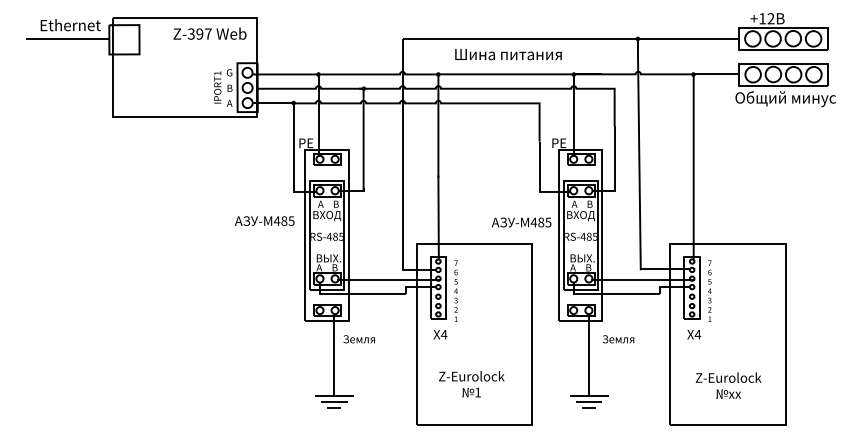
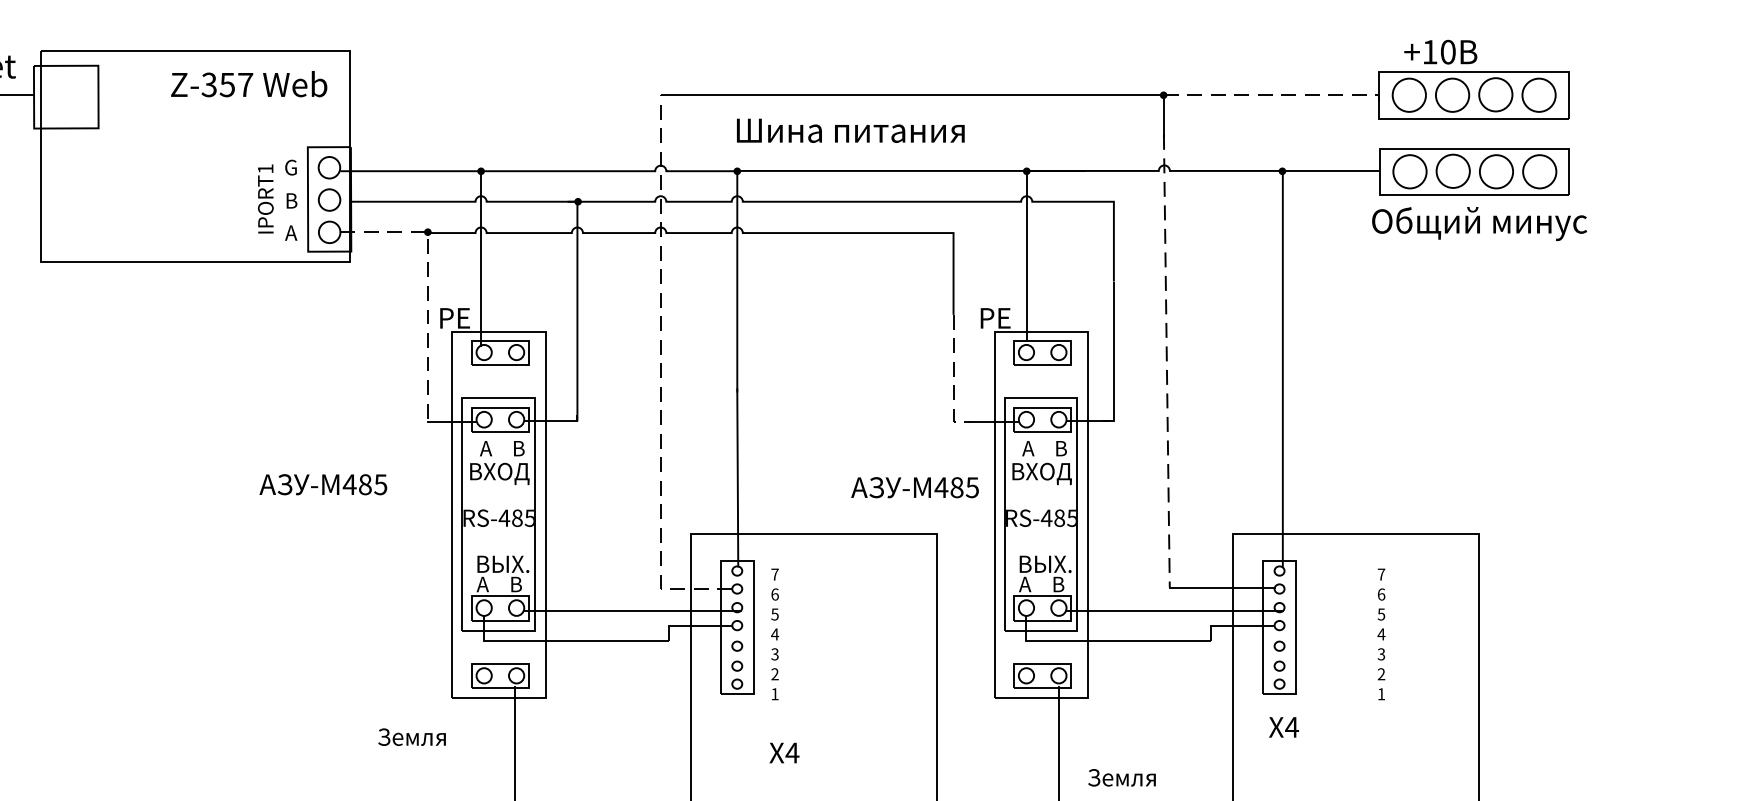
text: (770, 18) -> (1447, 51), +12 -> +10
text: (199, 33) -> (226, 83), Z-397 -> Z-357
line: (690, 38) -> (1276, 94), solid -> dashed
text: (508, 54) -> (850, 130), moved
line: (293, 126) -> (427, 282), solid -> dashed
line: (639, 163) -> (1167, 361), solid -> dashed
line: (402, 171) -> (660, 378), solid -> dashed
line: (539, 171) -> (953, 378), solid -> dashed
text: (264, 220) -> (322, 483), moved
text: (709, 290) -> (1380, 632), moved
text: (440, 334) -> (784, 752), moved
text: (358, 339) -> (410, 737), moved
text: (618, 339) -> (1122, 778), moved

